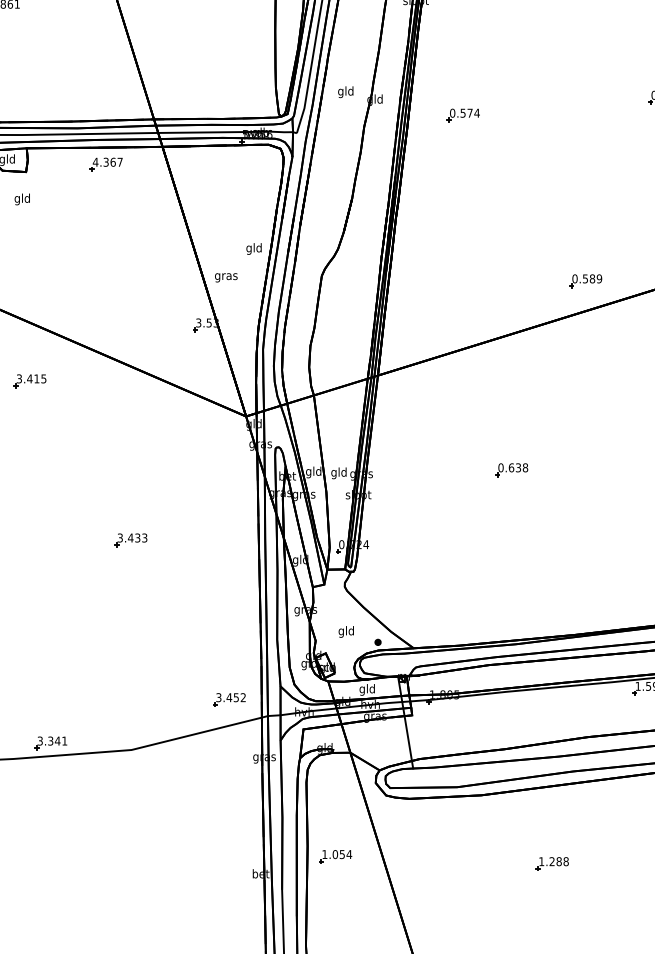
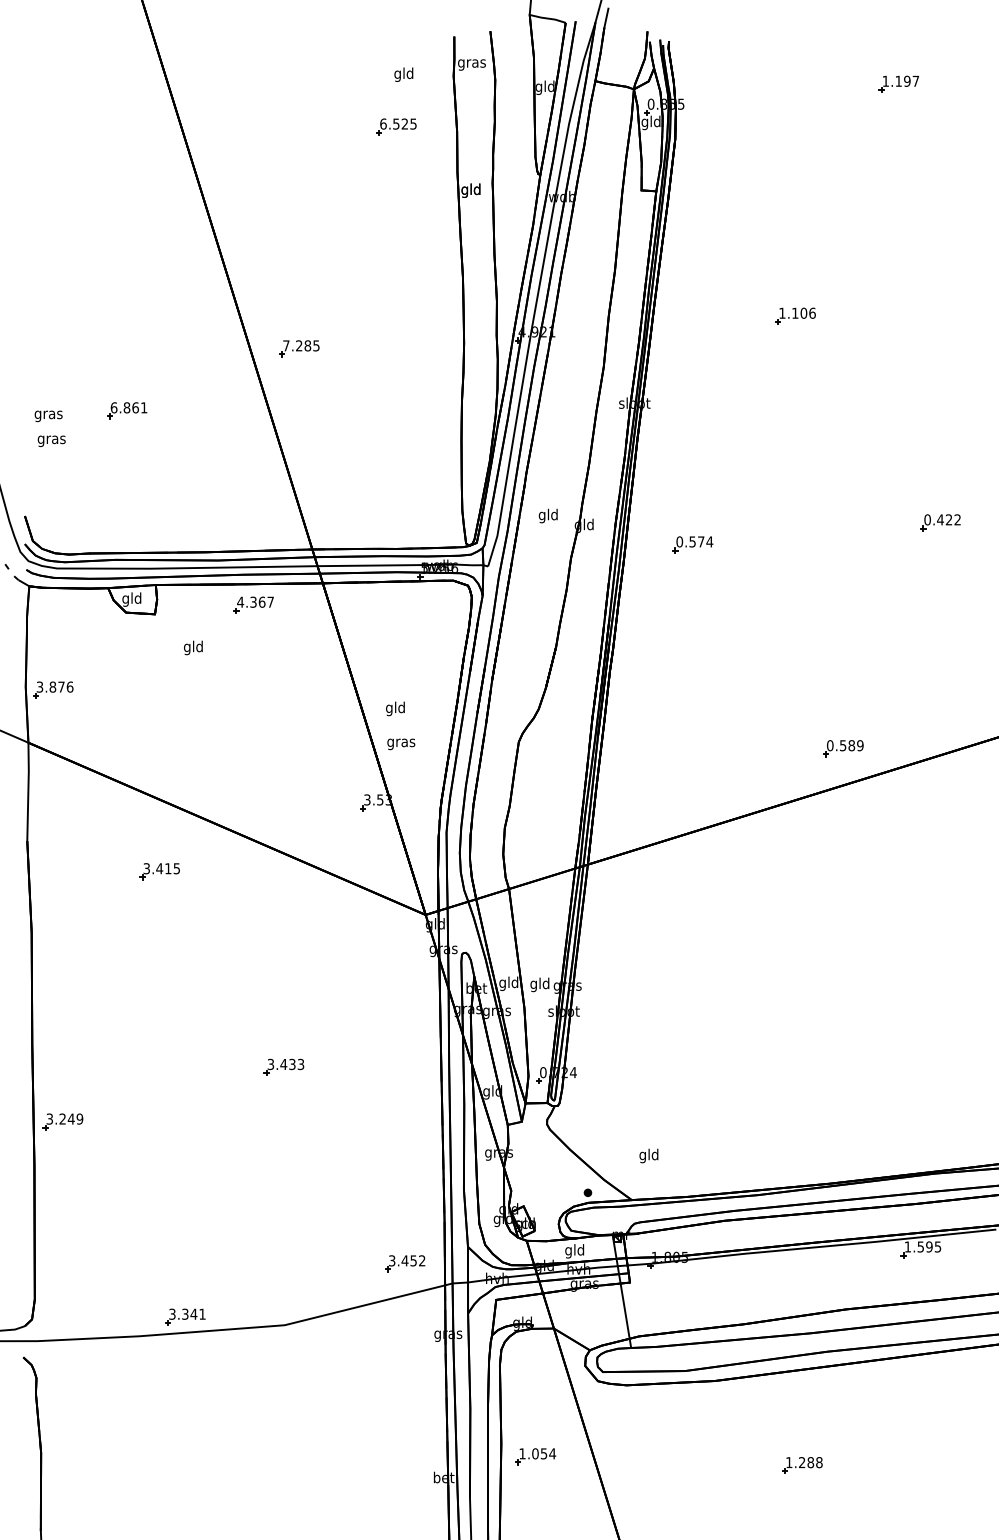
text: (22, 199) -> (193, 647), moved
text: (254, 248) -> (395, 708), moved
part: (511, 469) -> (752, 980), removed
text: (345, 631) -> (648, 1155), moved

